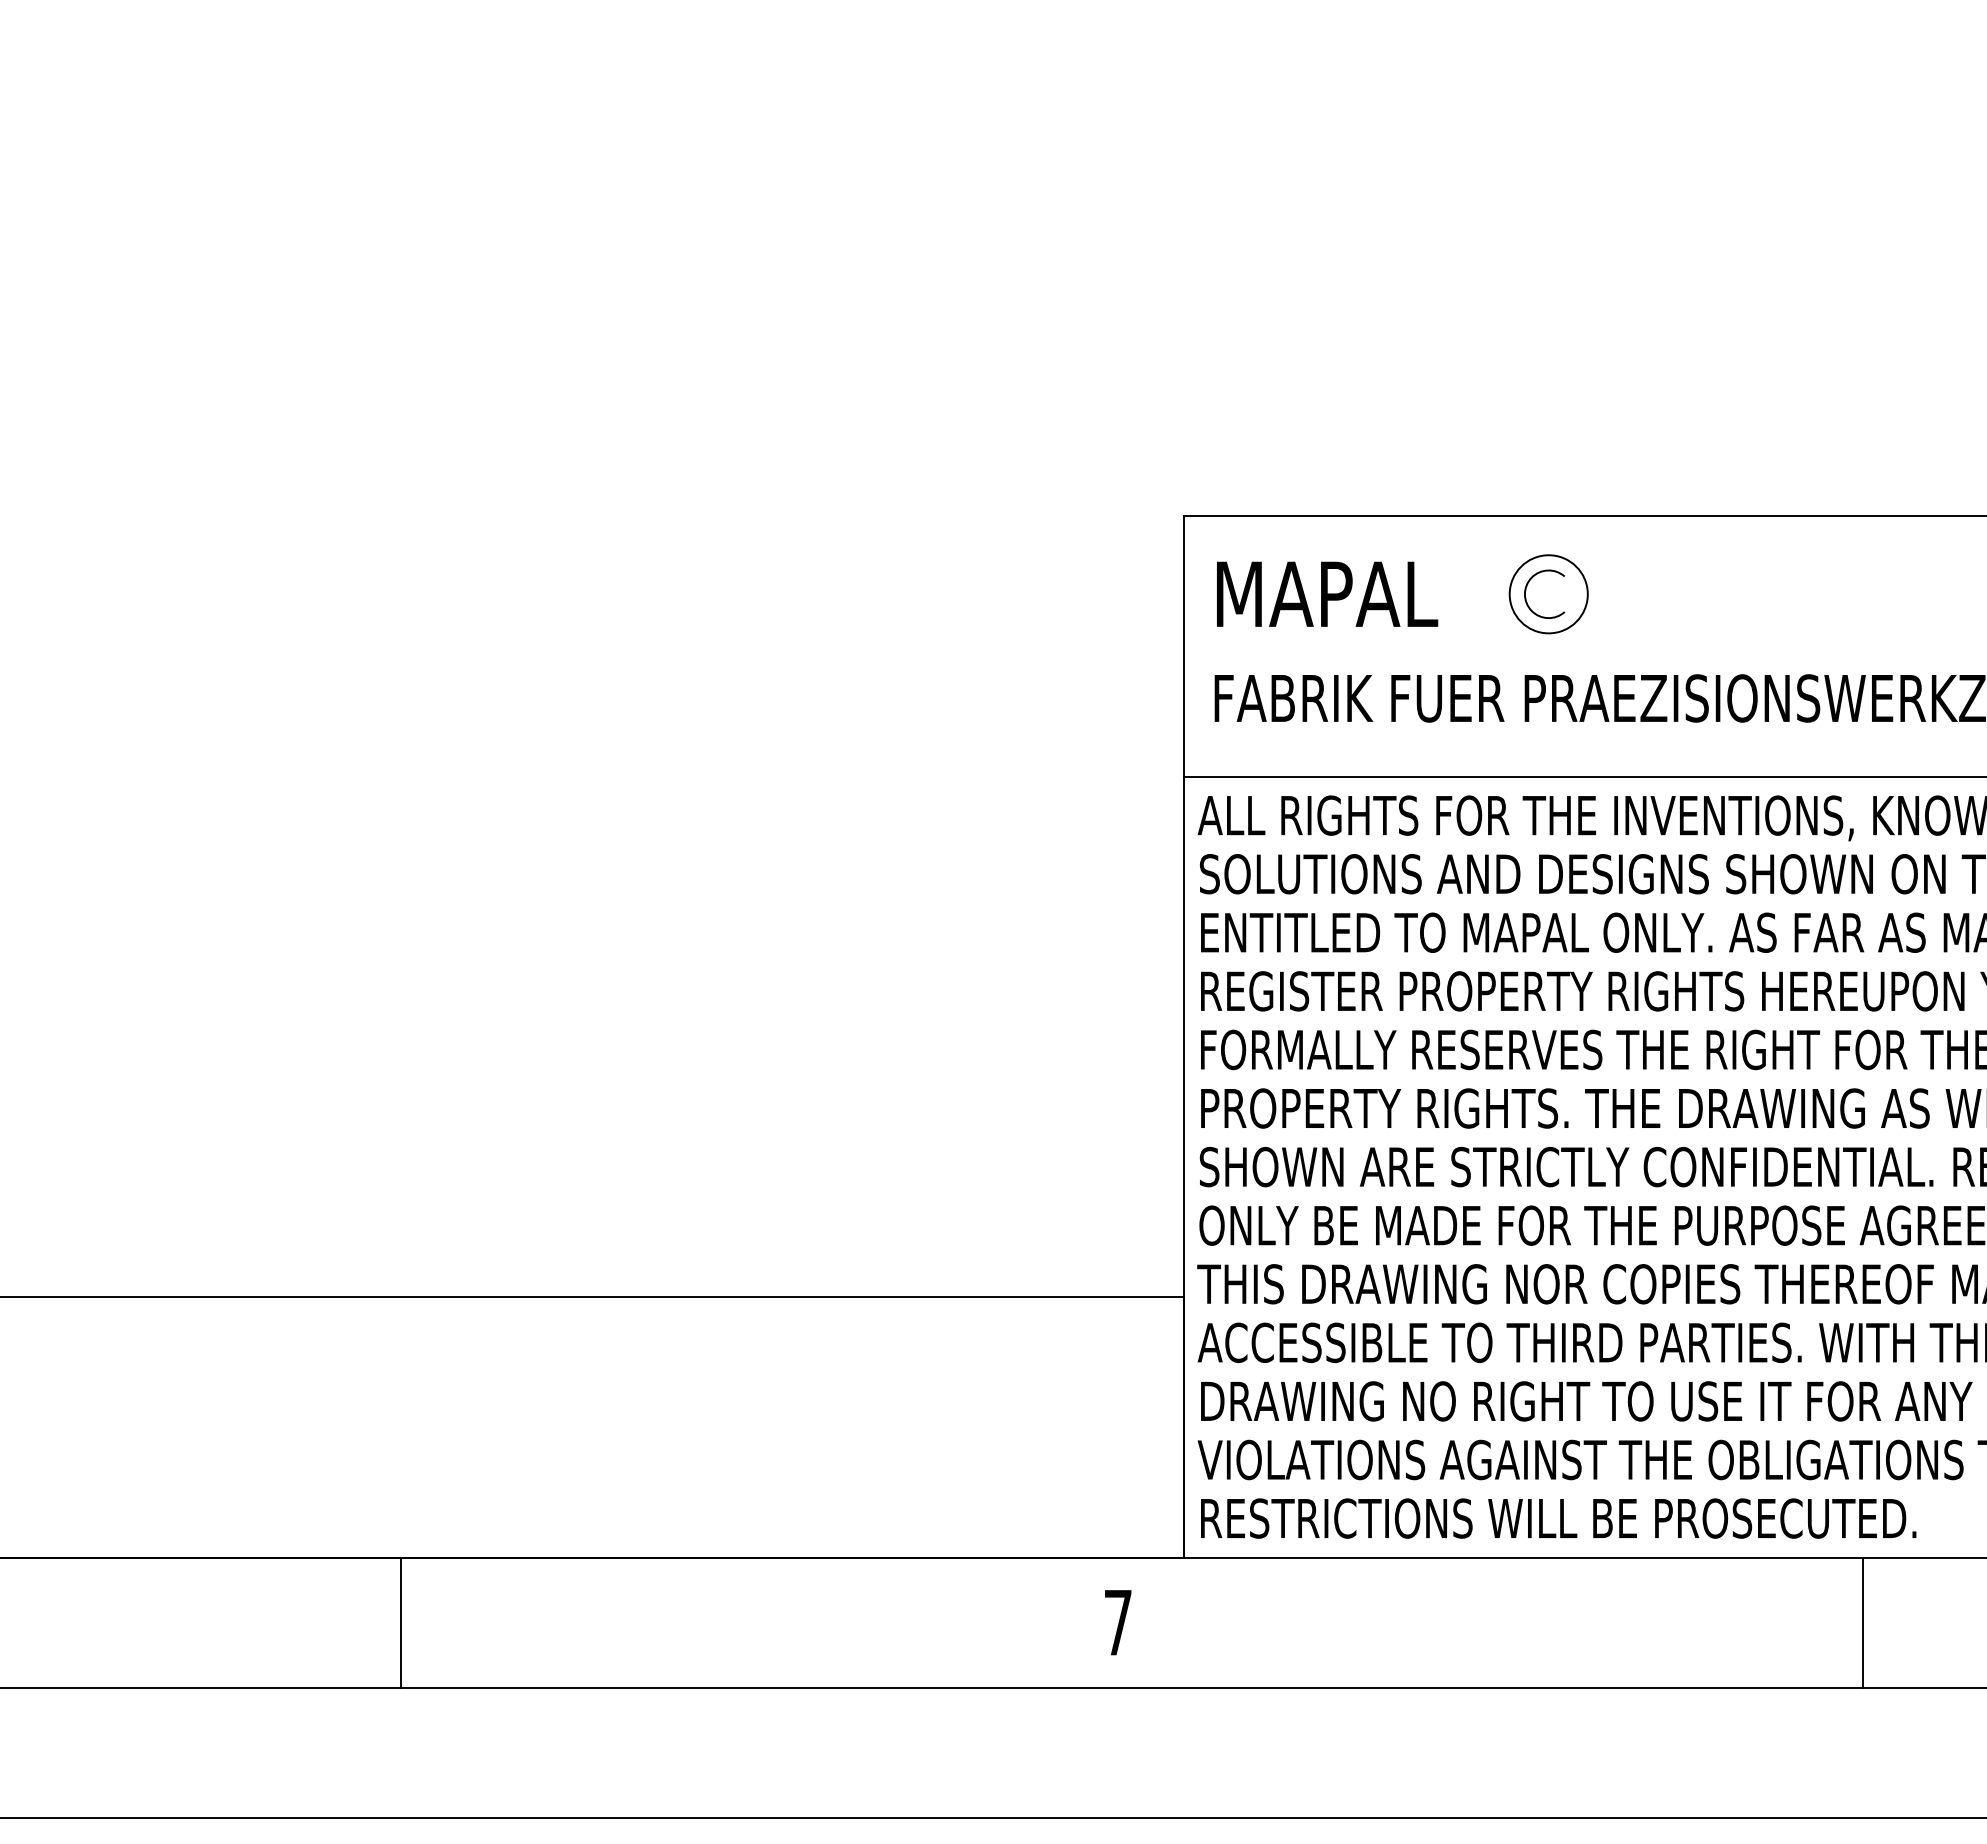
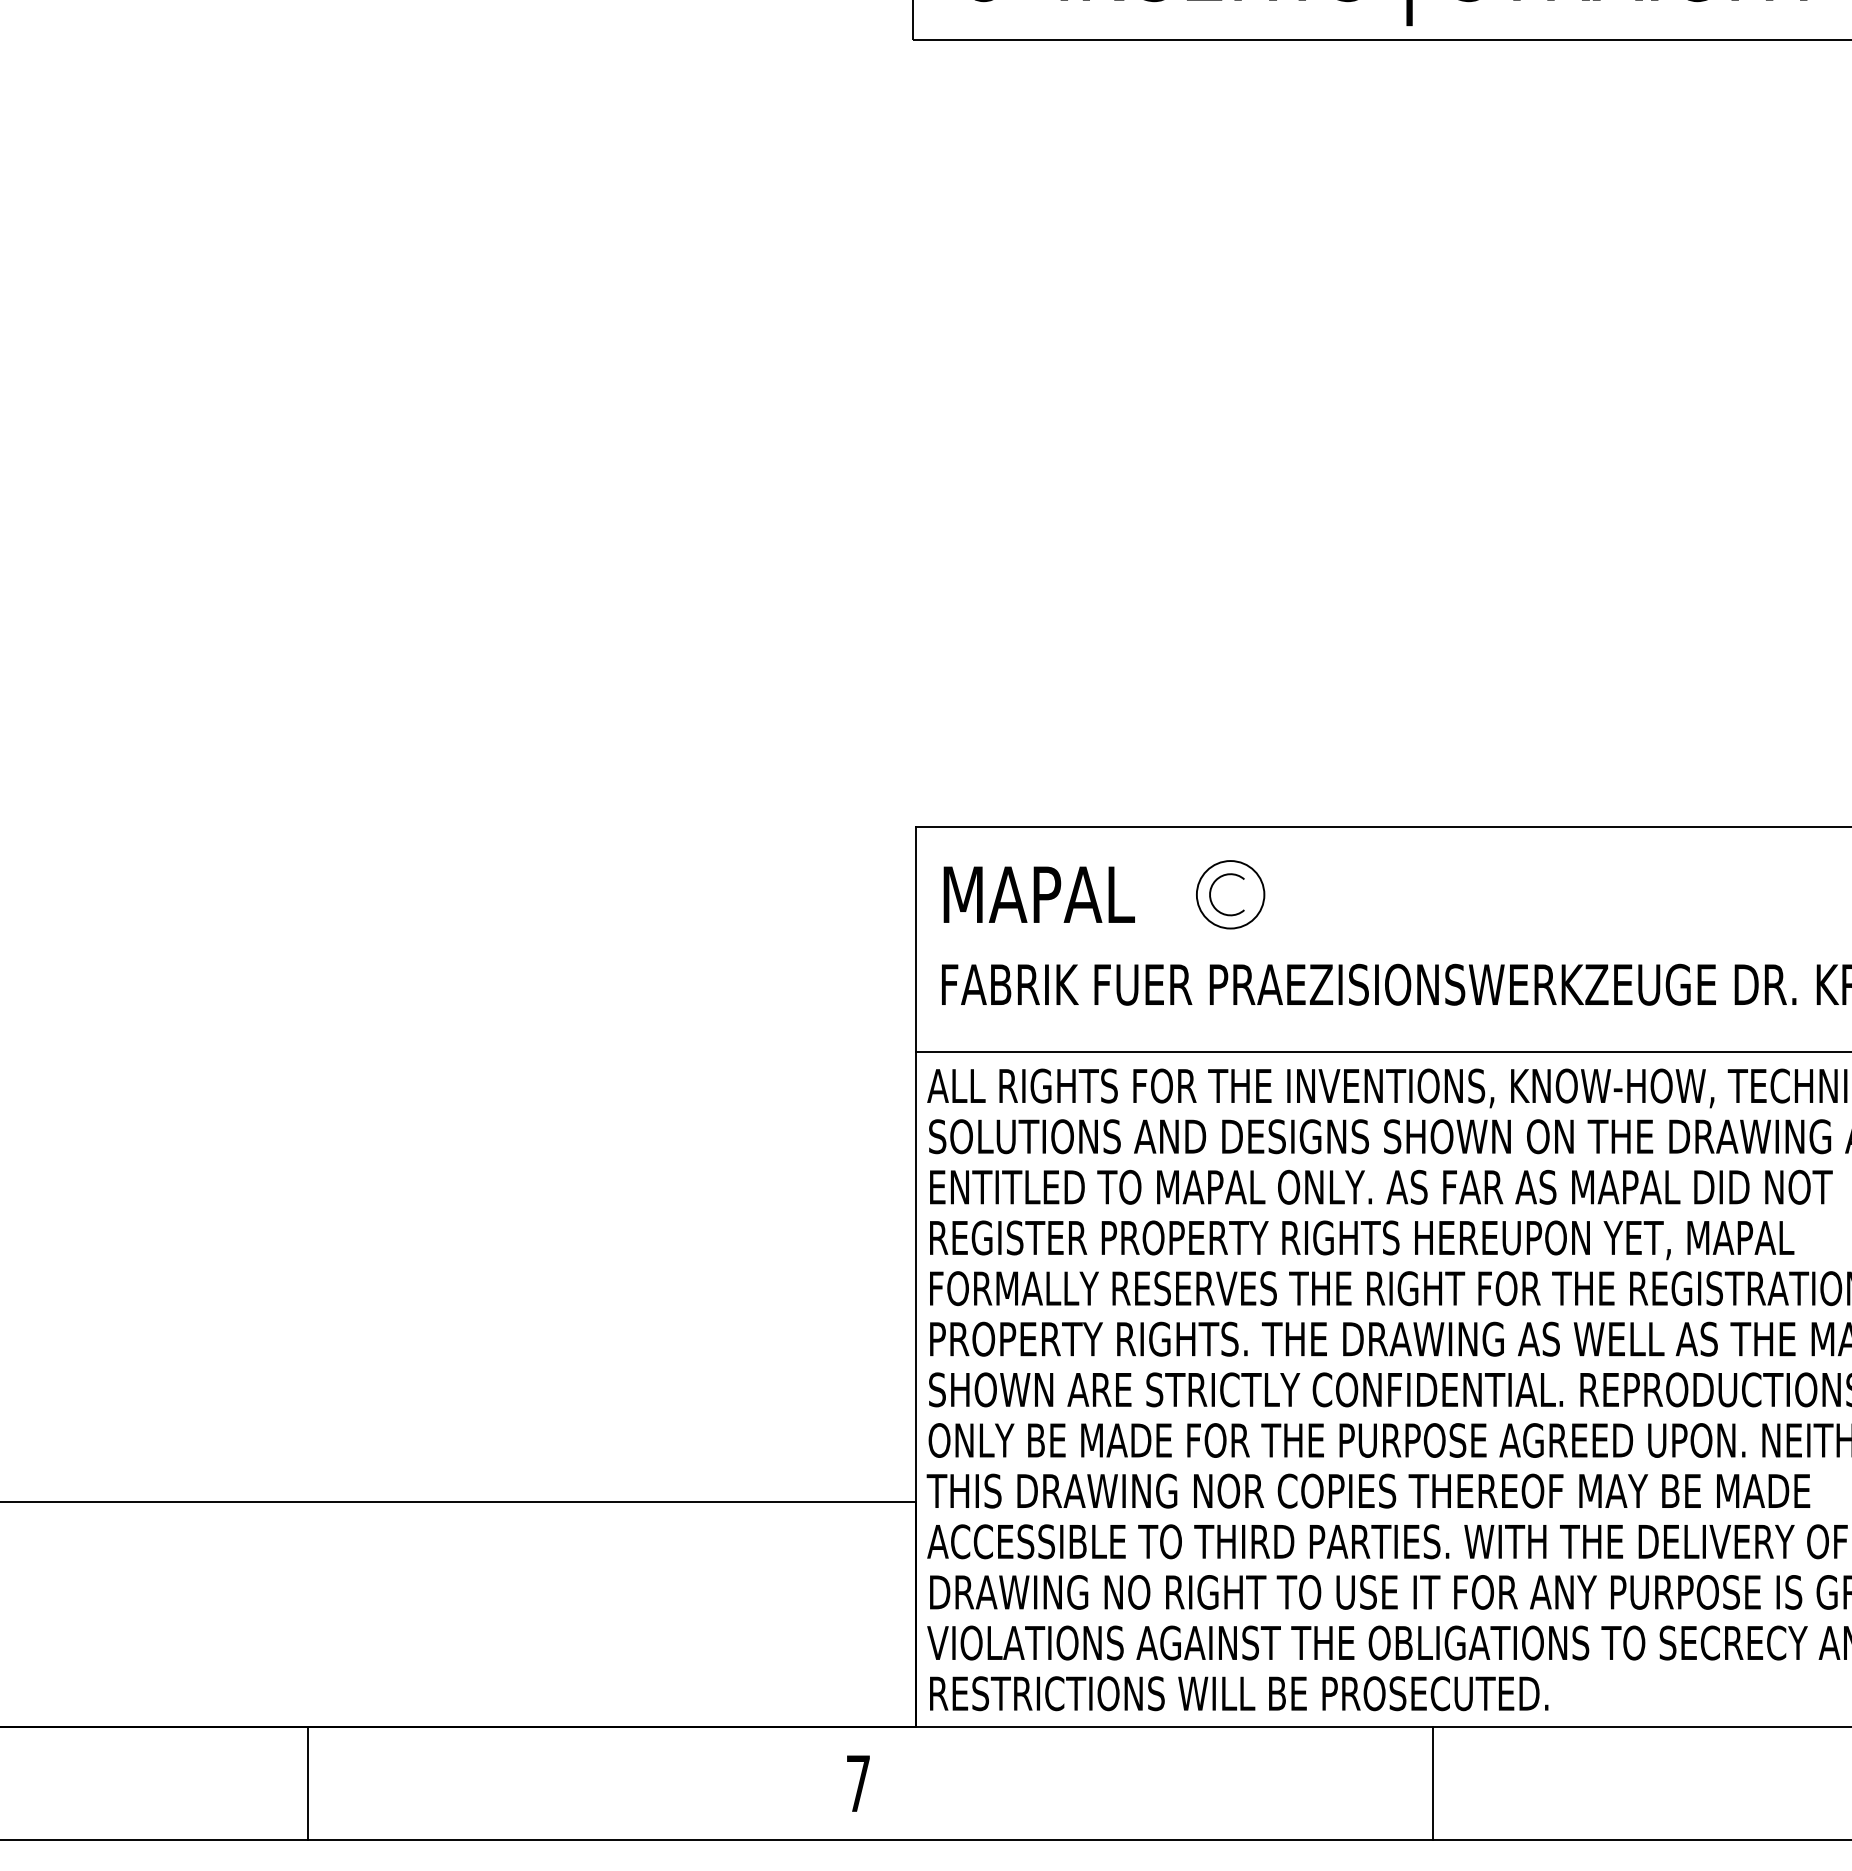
line: (400, 1622) -> (307, 1783), moved
line: (1863, 1622) -> (1433, 1783), moved

